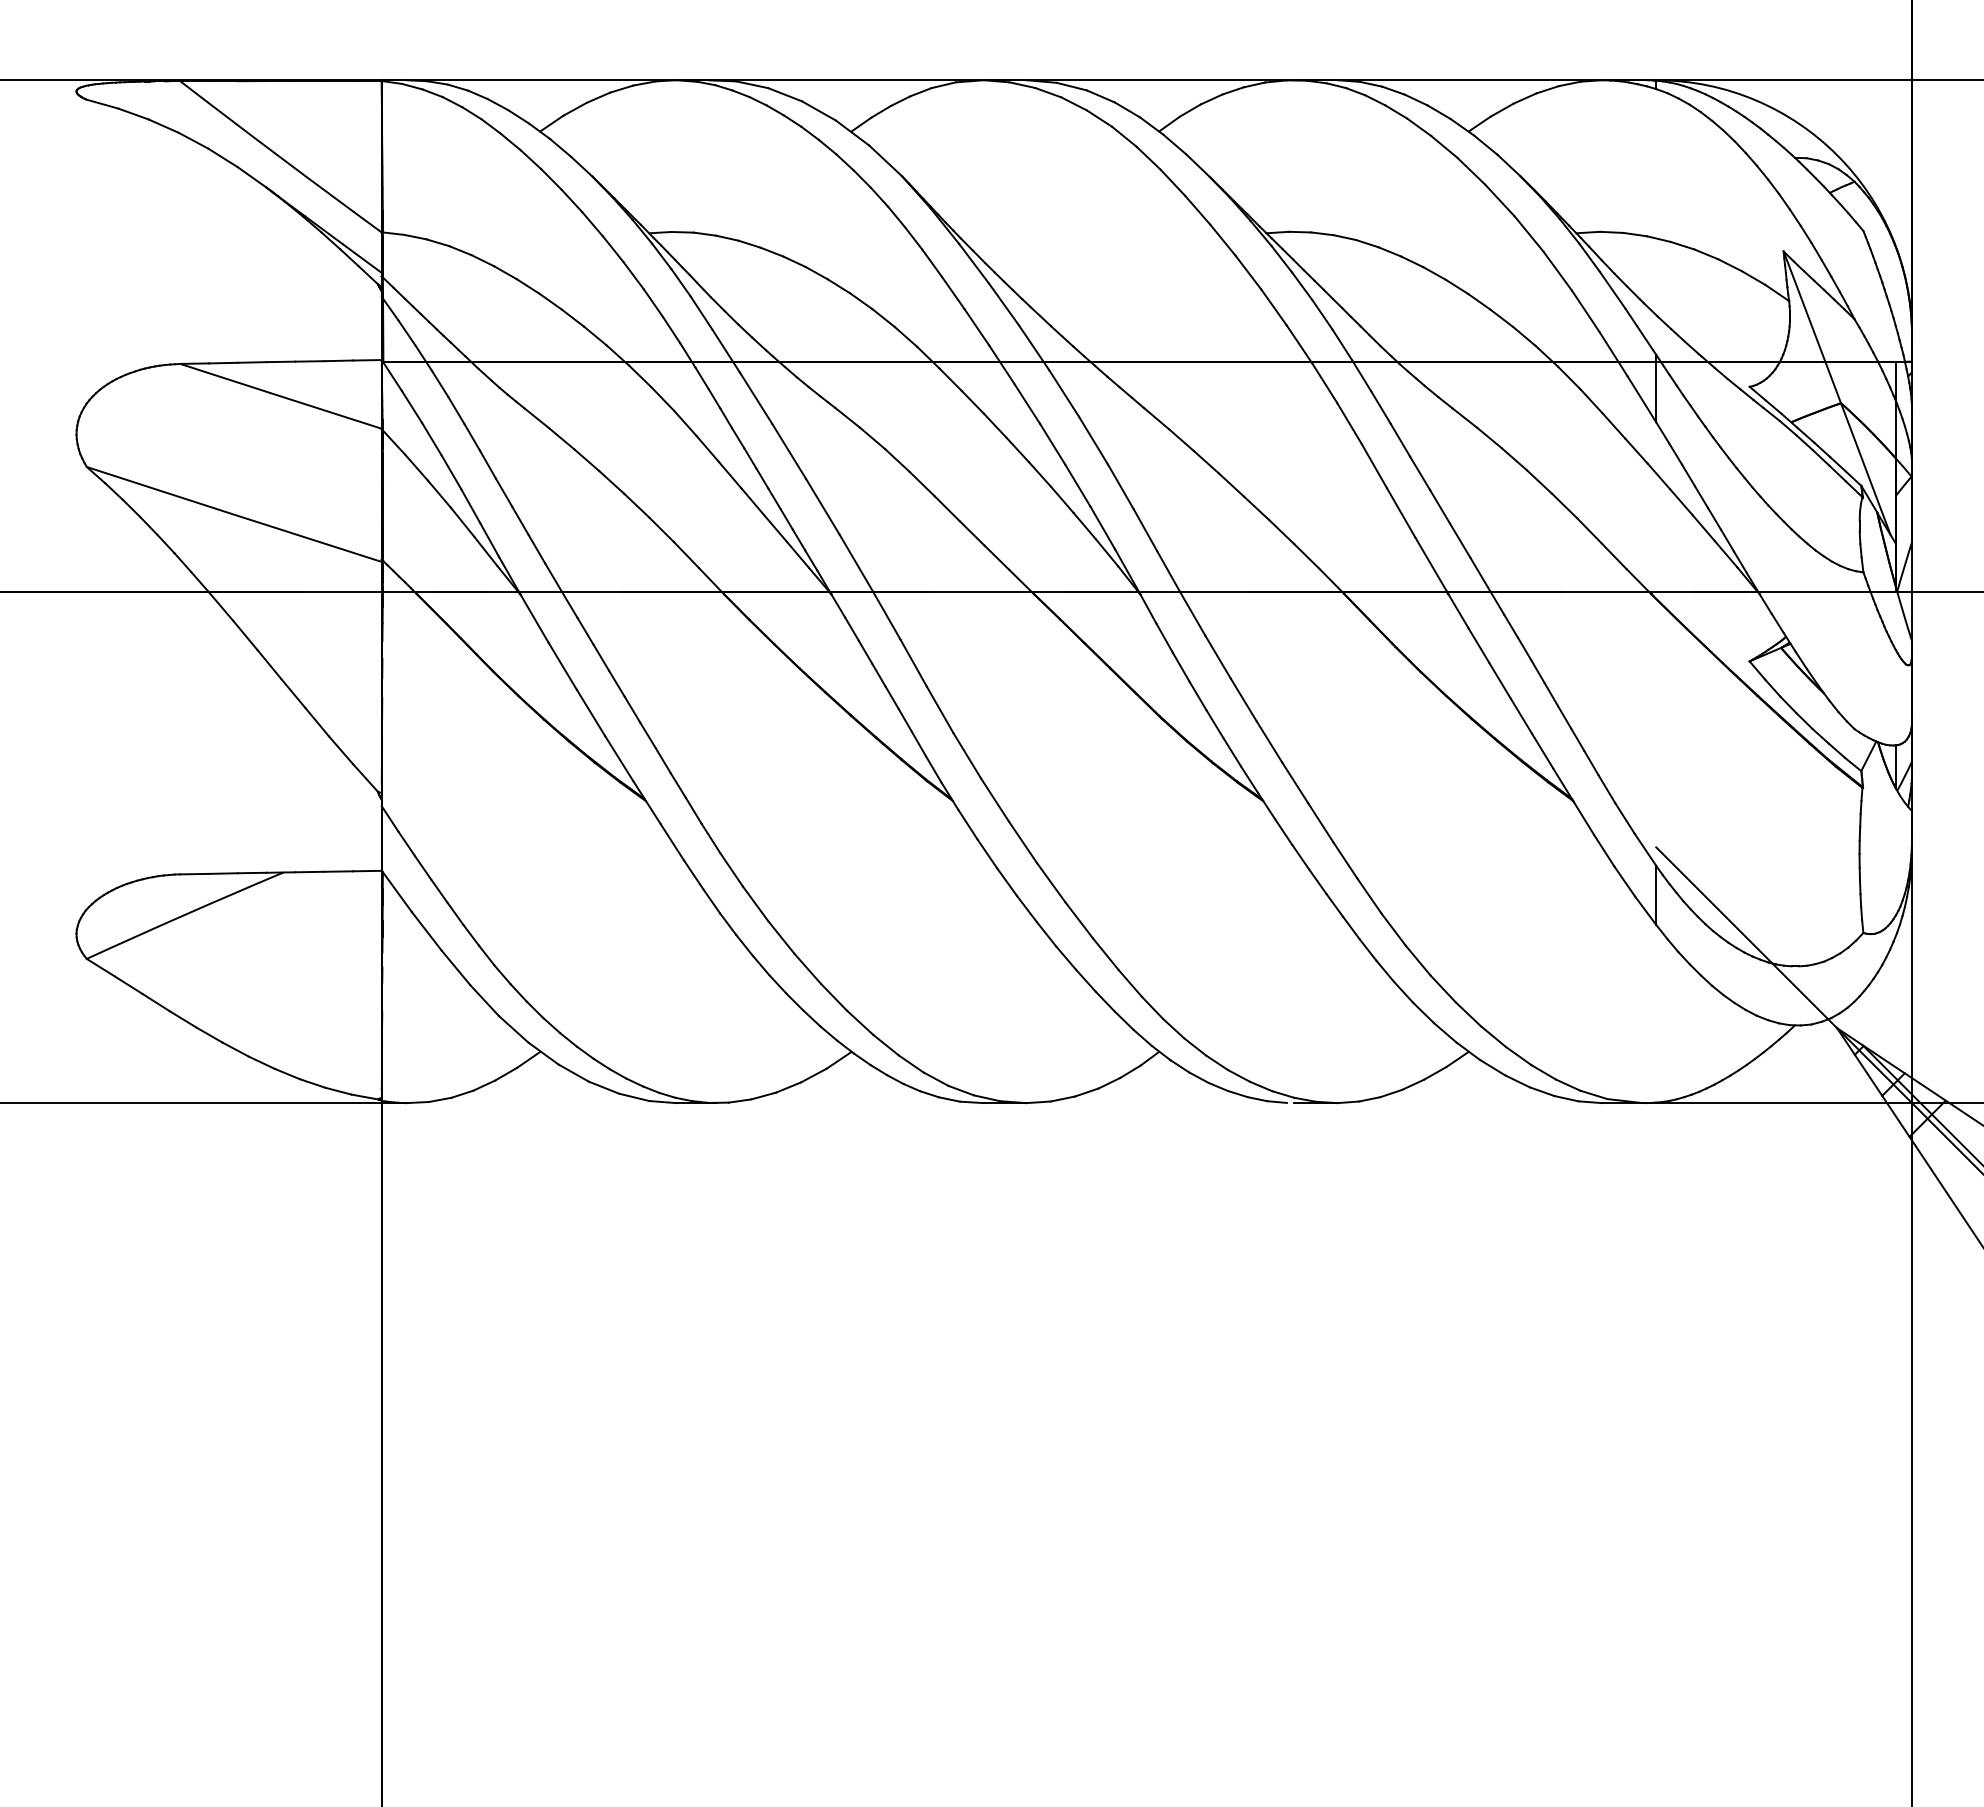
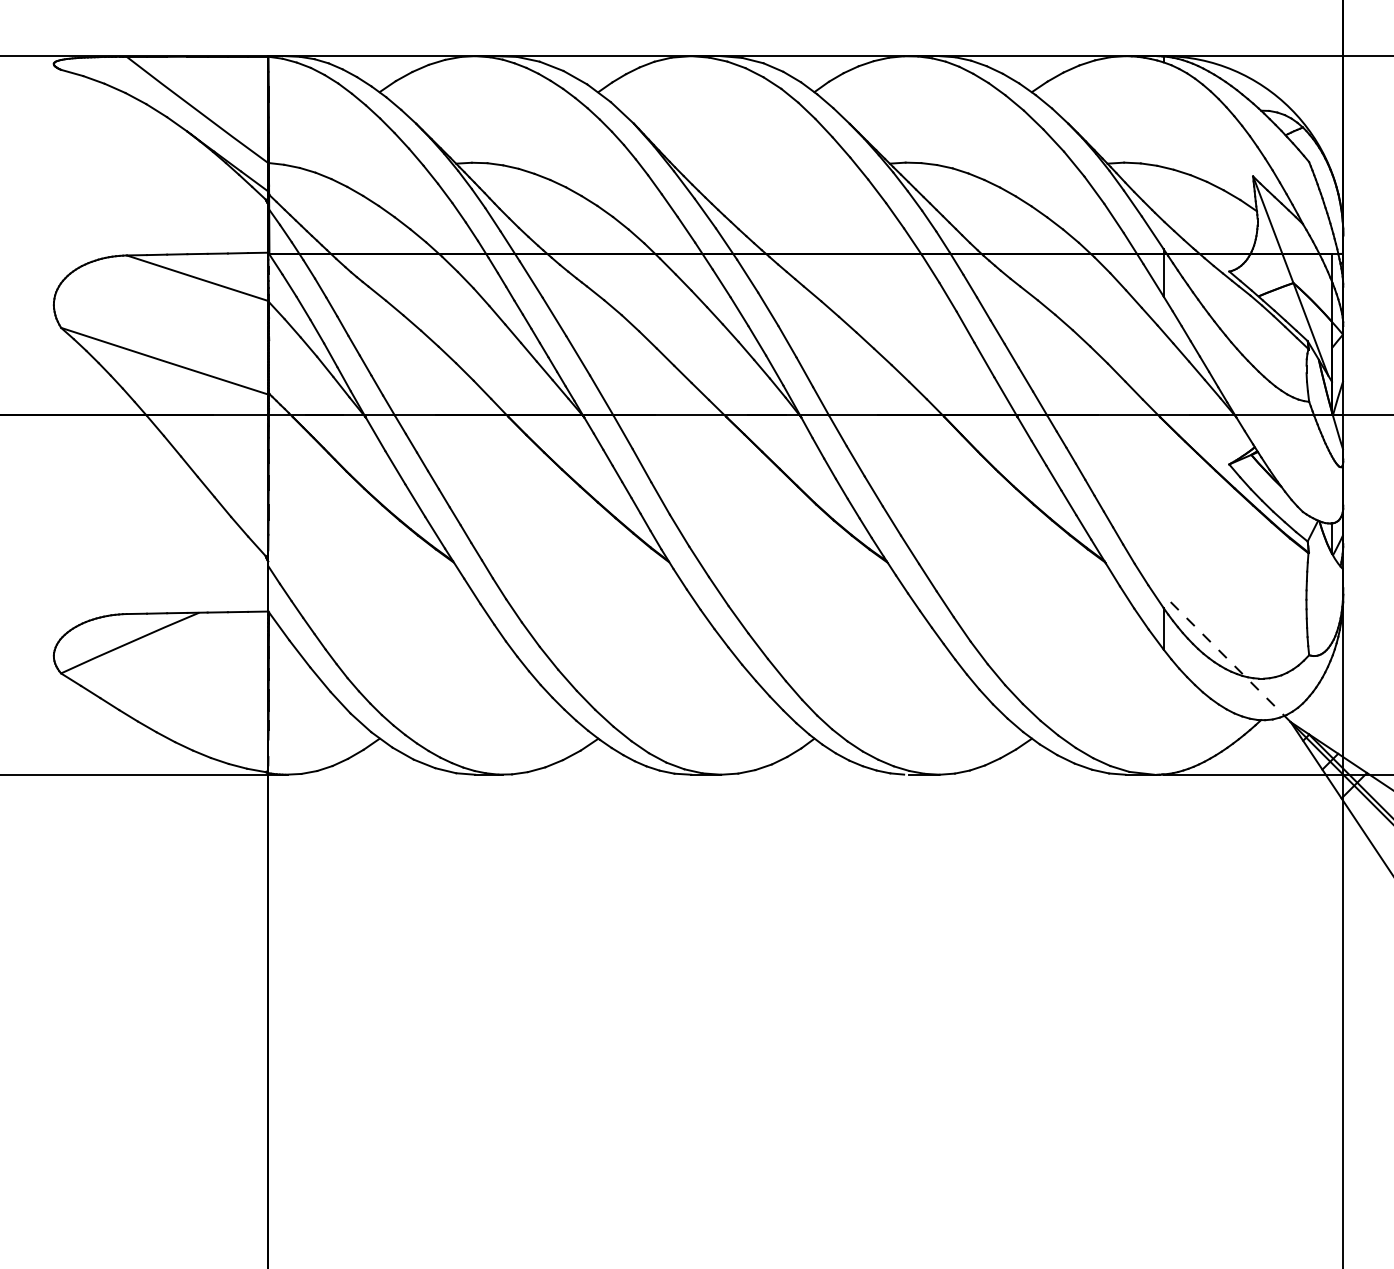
line: (1746, 937) -> (1227, 658), solid -> dashed

